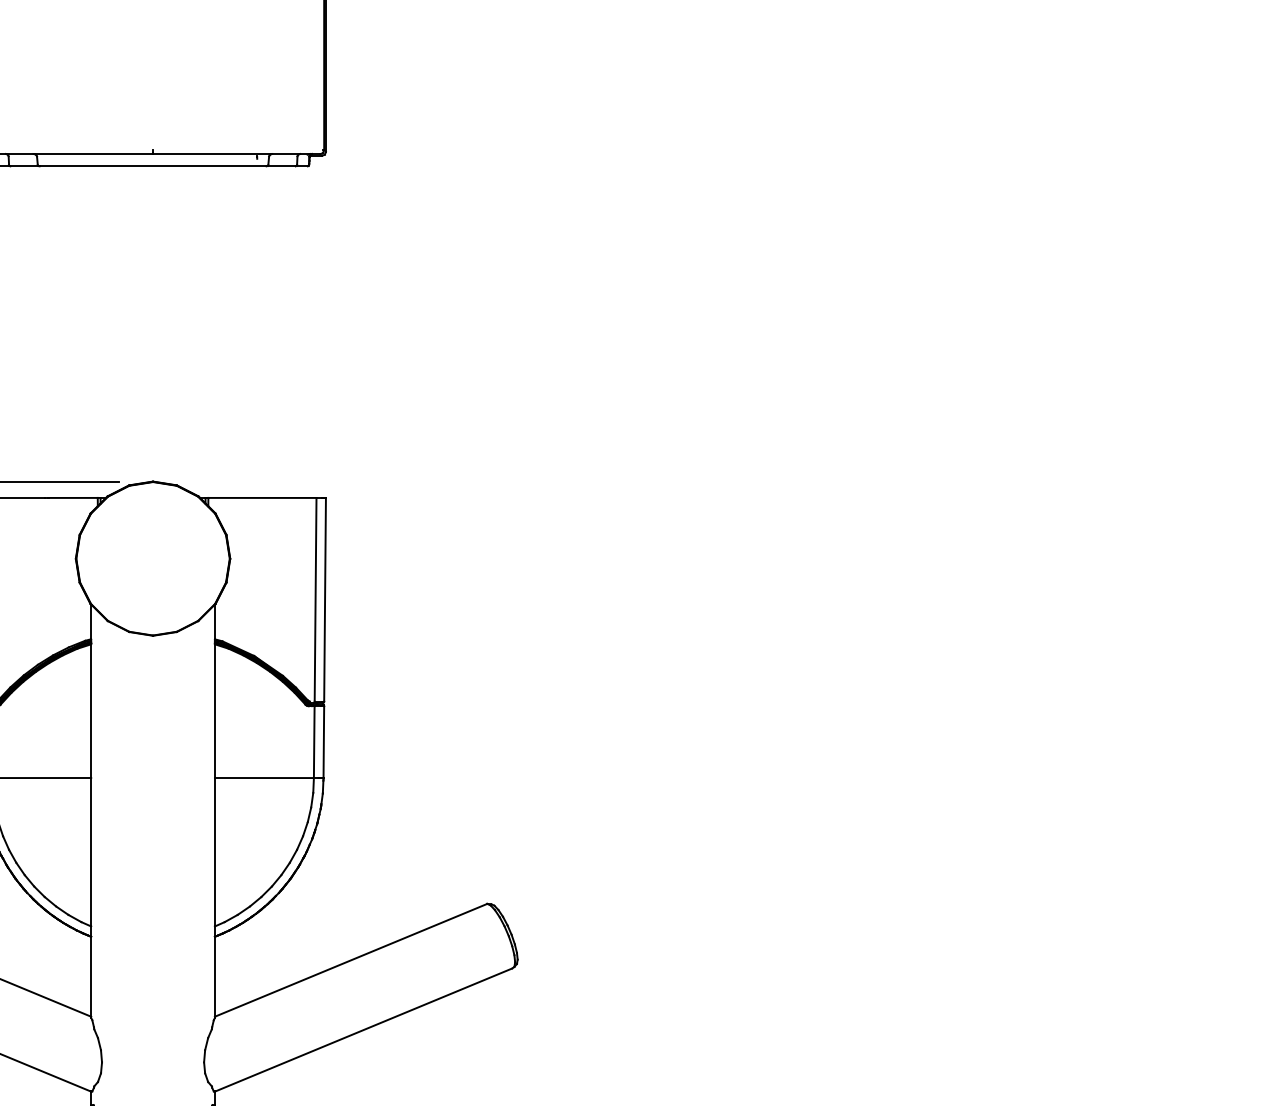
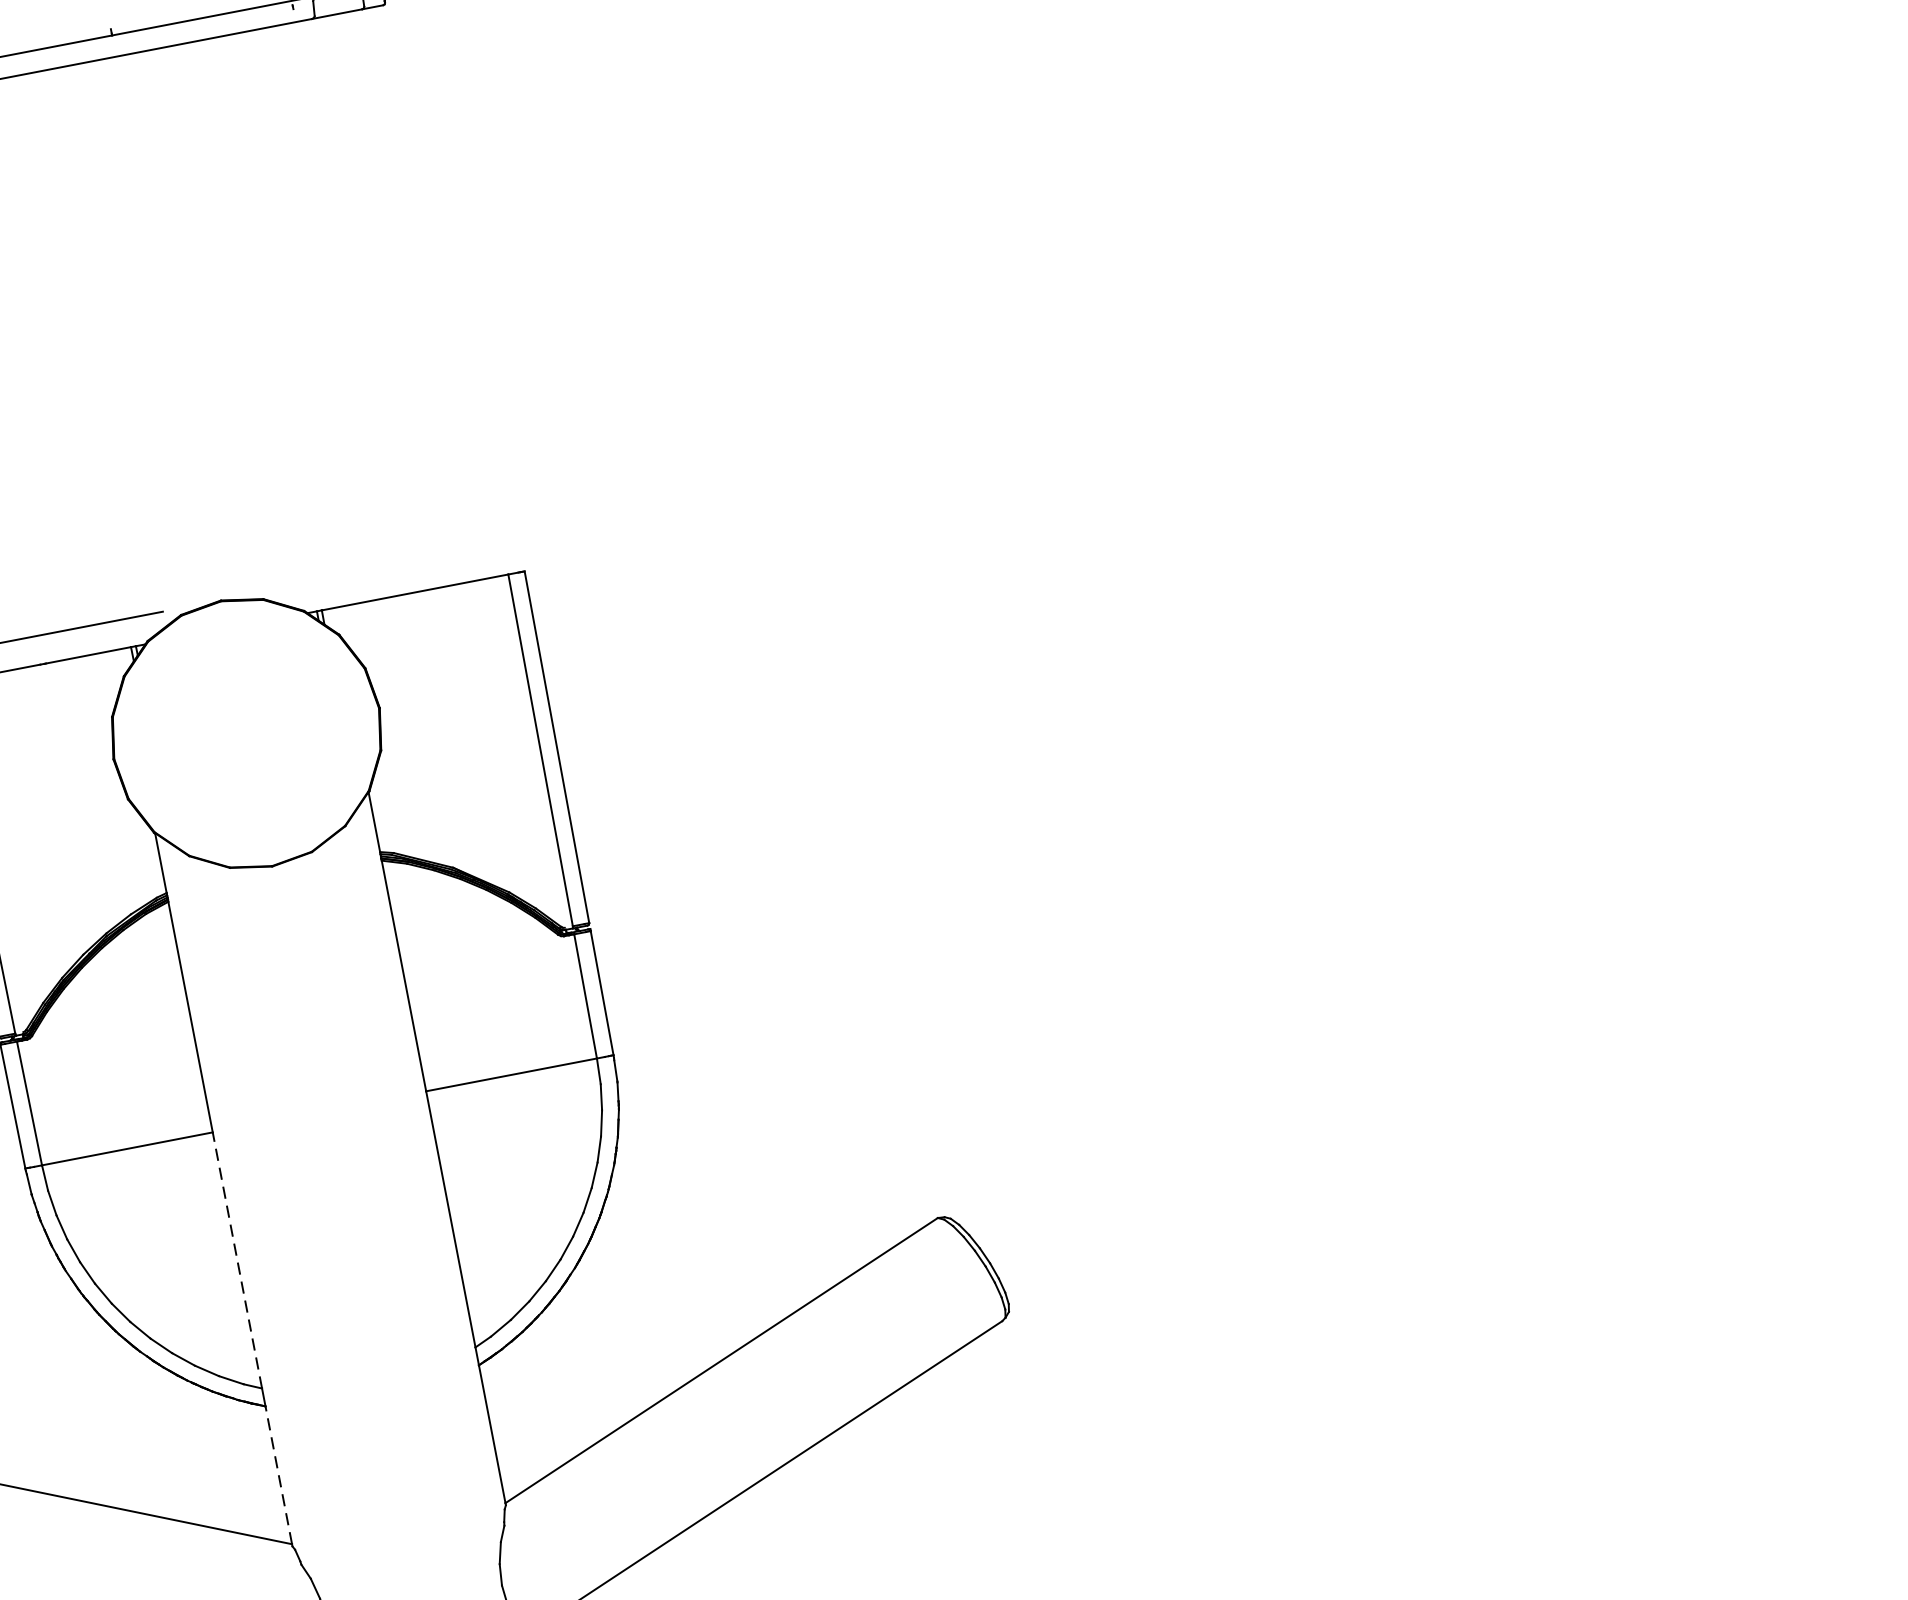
line: (91, 851) -> (237, 1259), solid -> dashed
line: (91, 976) -> (279, 1474), solid -> dashed

